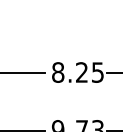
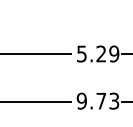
text: (78, 71) -> (98, 53), 8.25 -> 5.29

